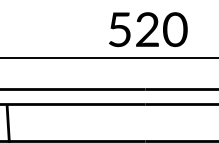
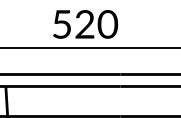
text: (148, 29) -> (85, 24), moved

